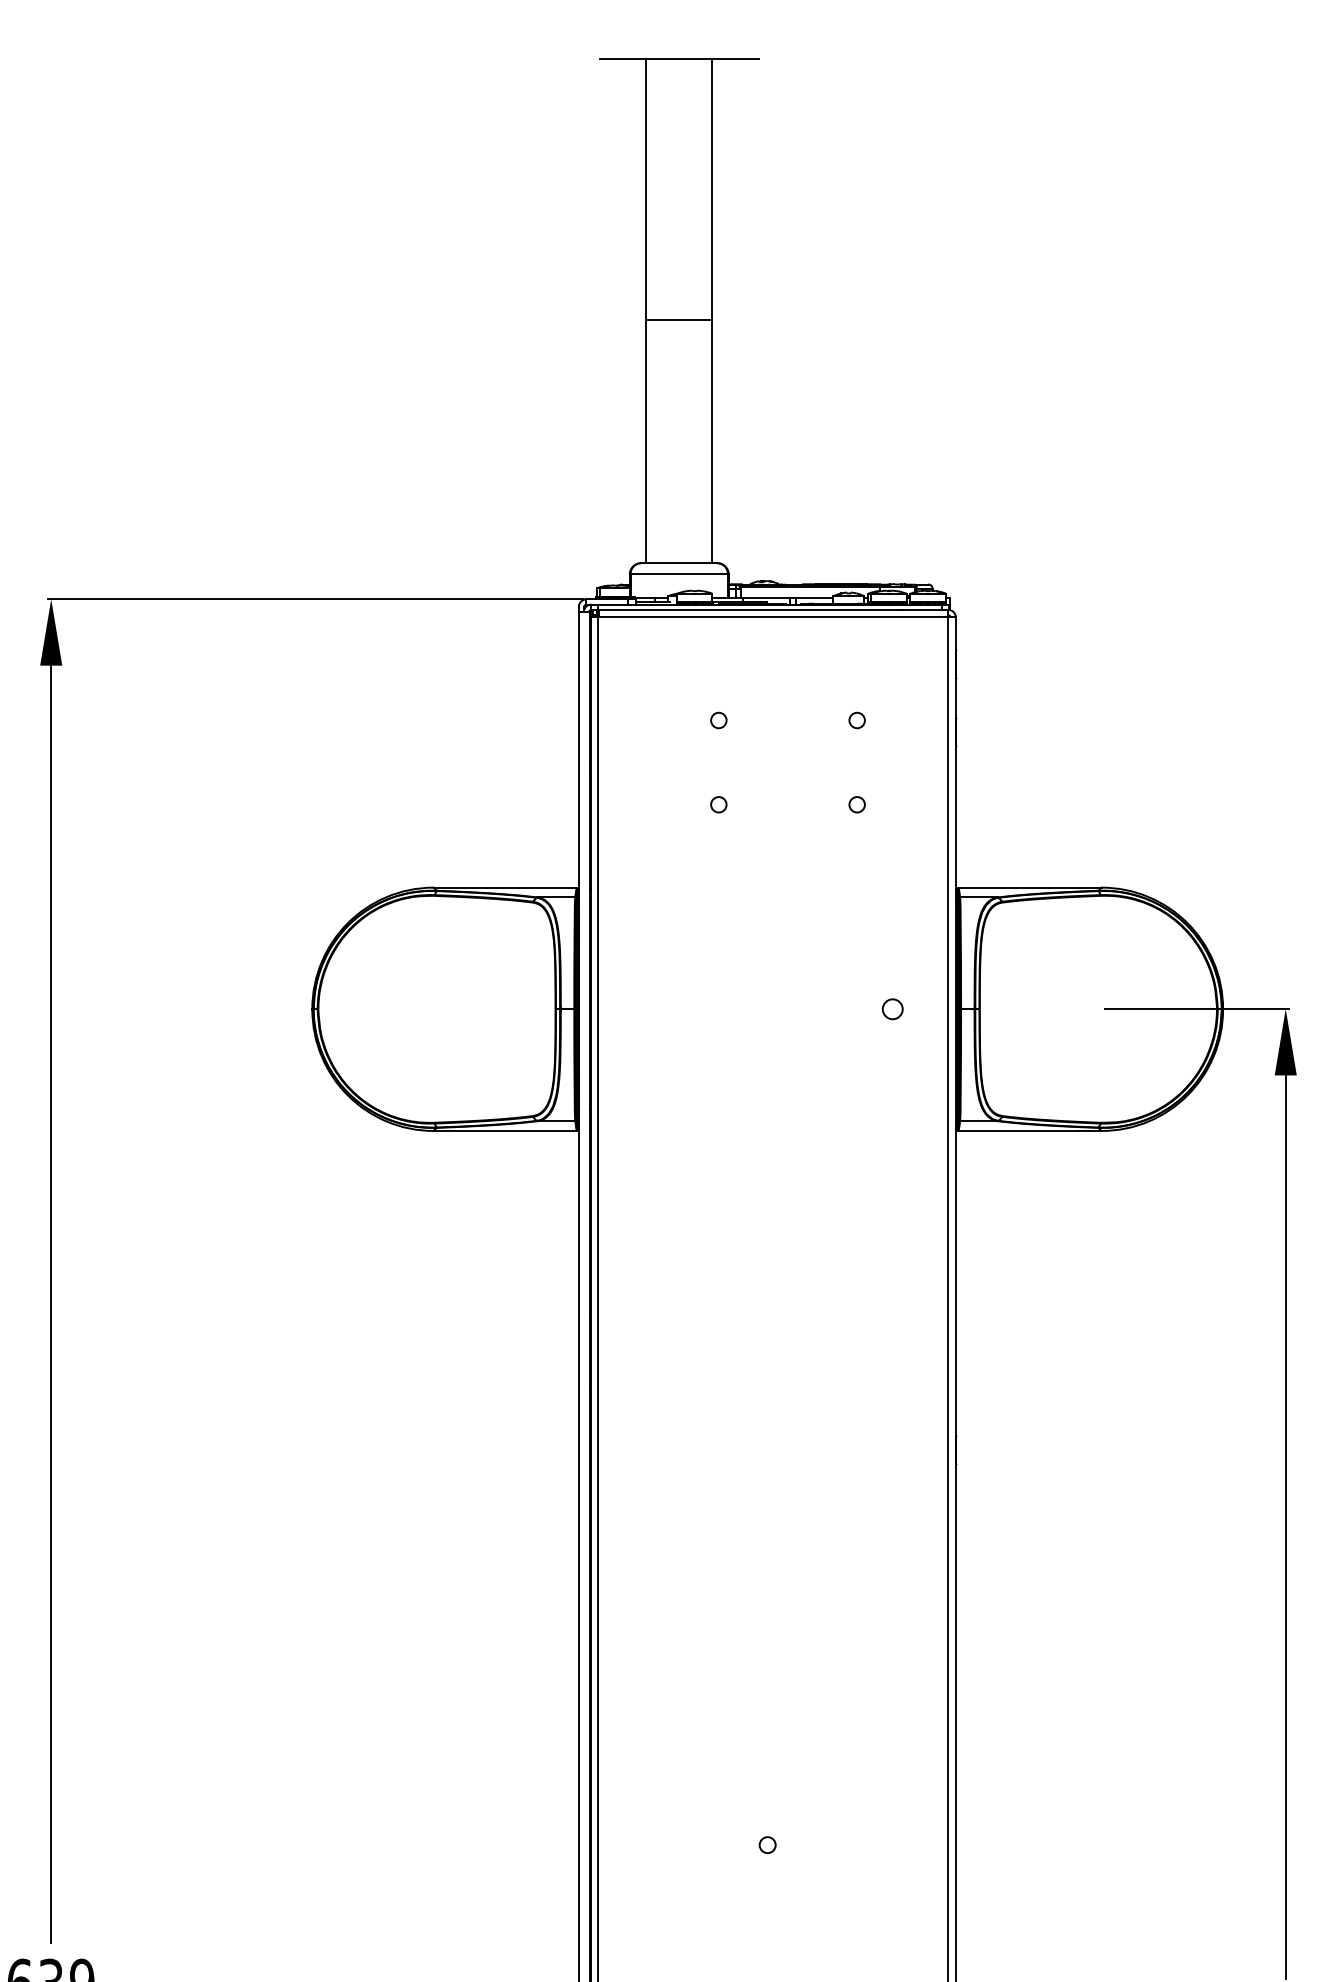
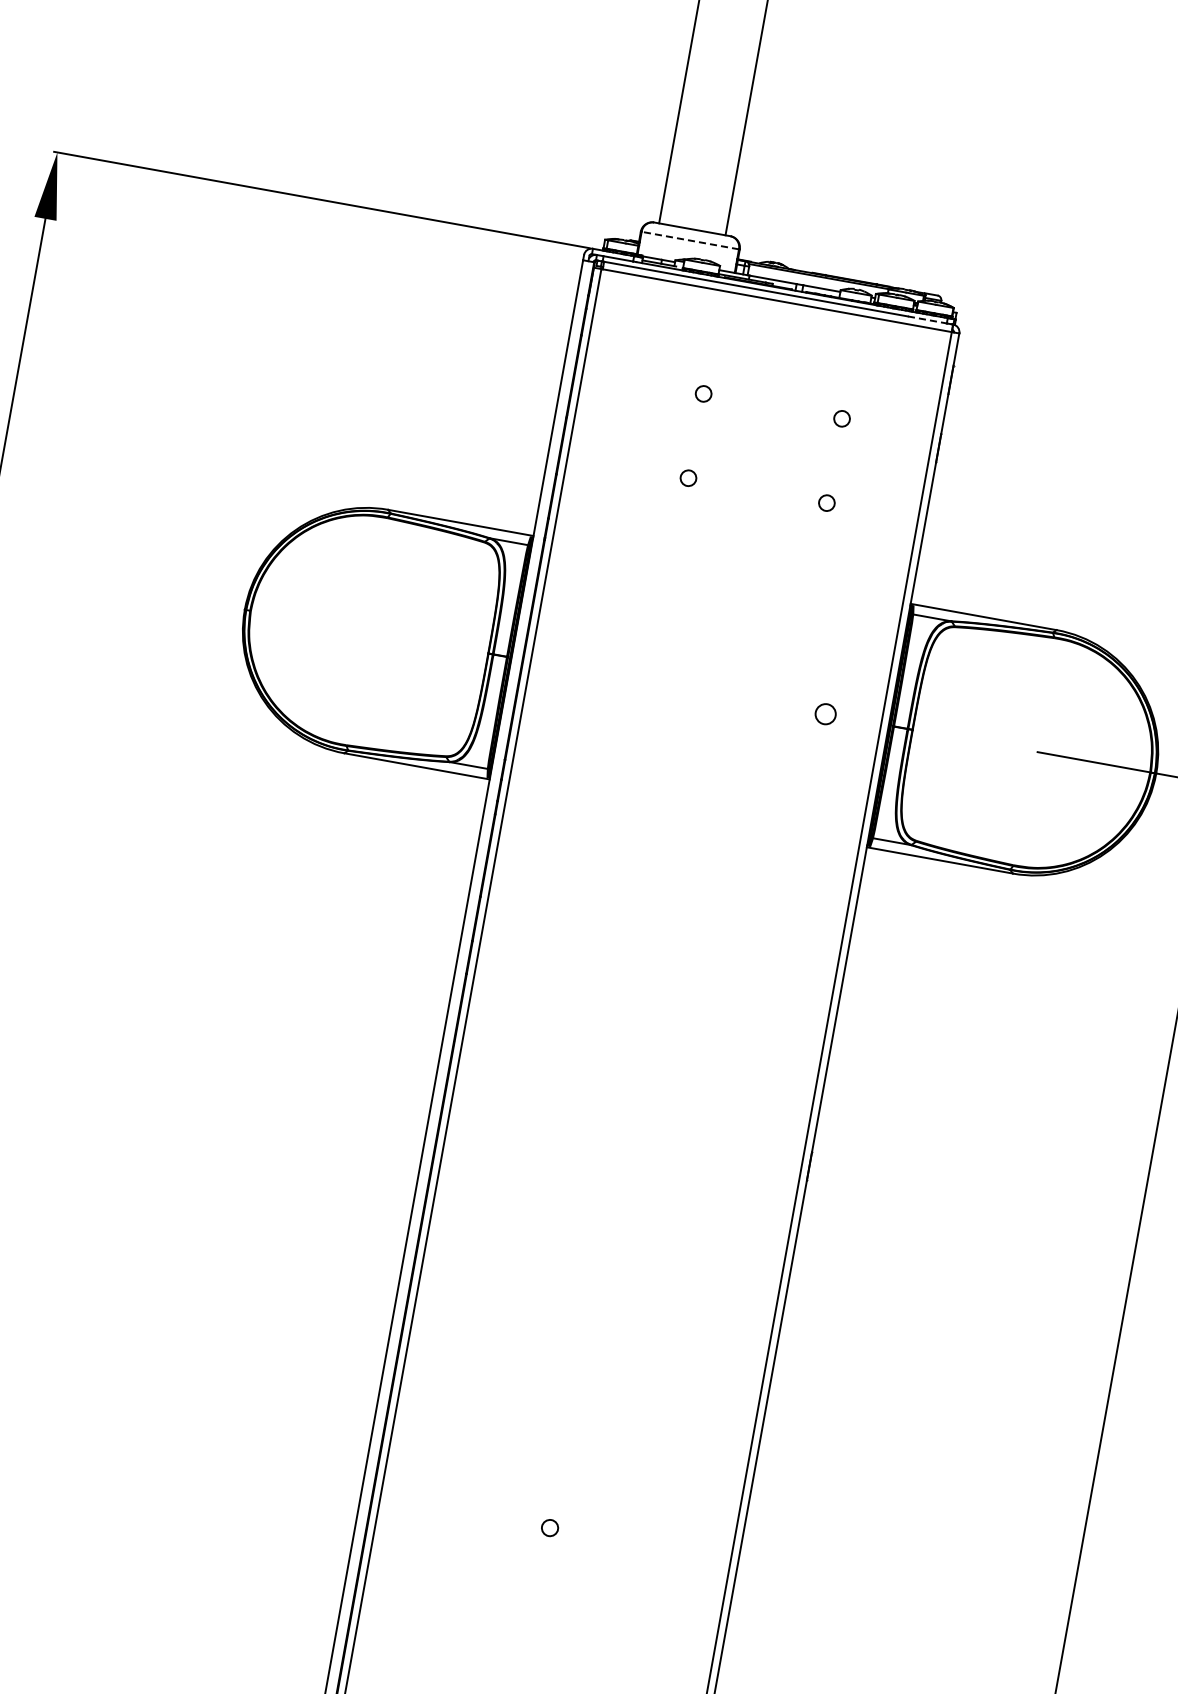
line: (679, 574) -> (690, 240), solid -> dashed
line: (923, 609) -> (928, 319), solid -> dashed

